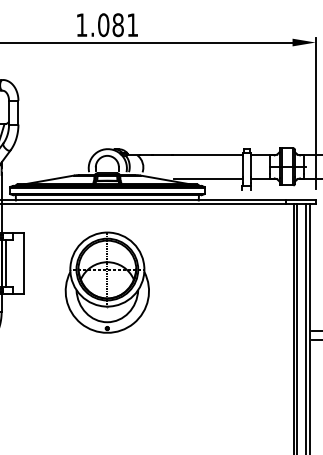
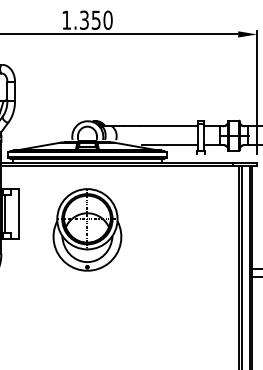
text: (118, 25) -> (96, 20), 1.081 -> 1.350

